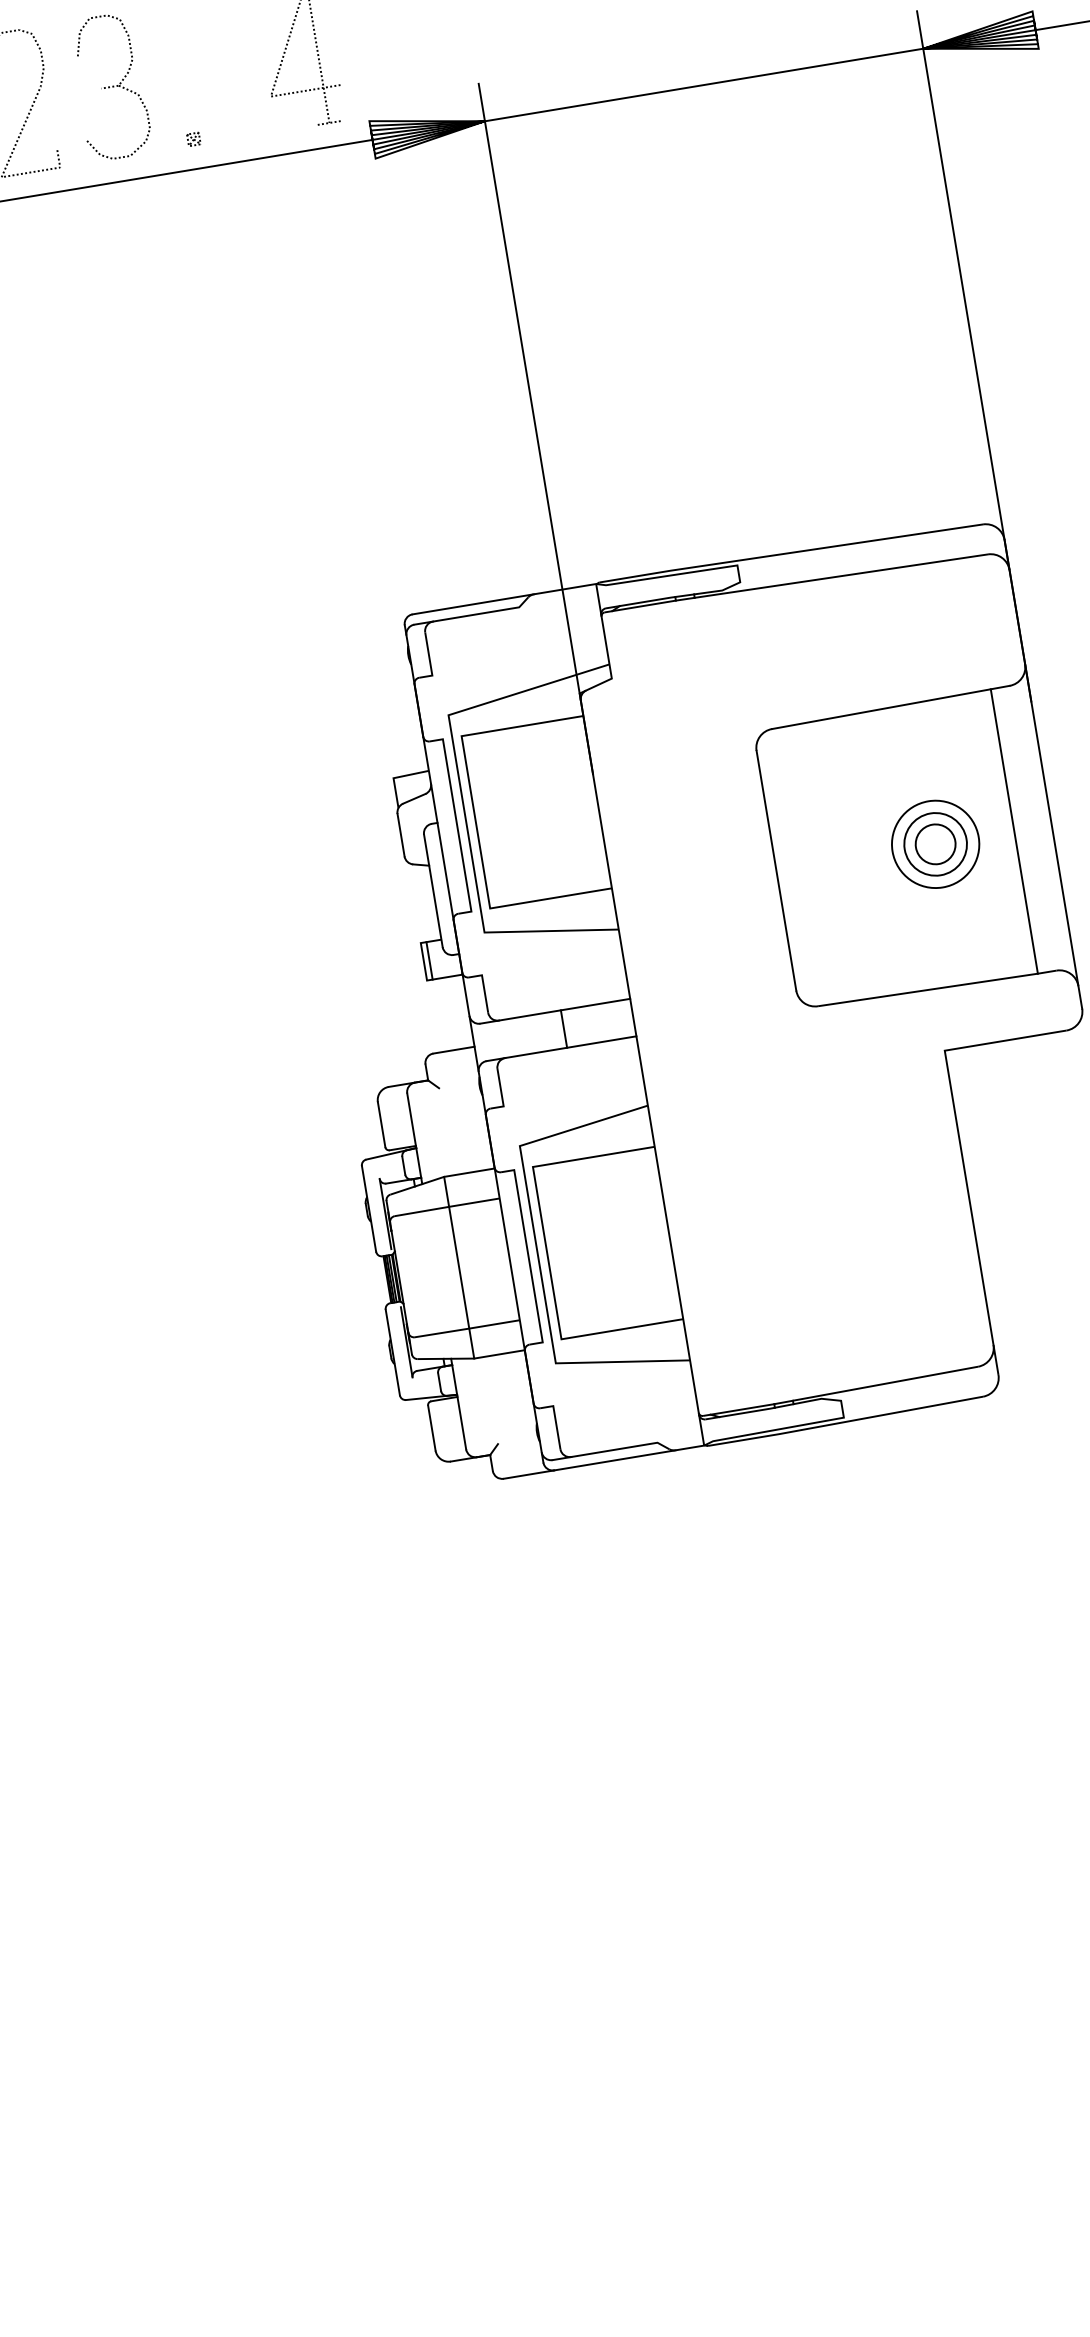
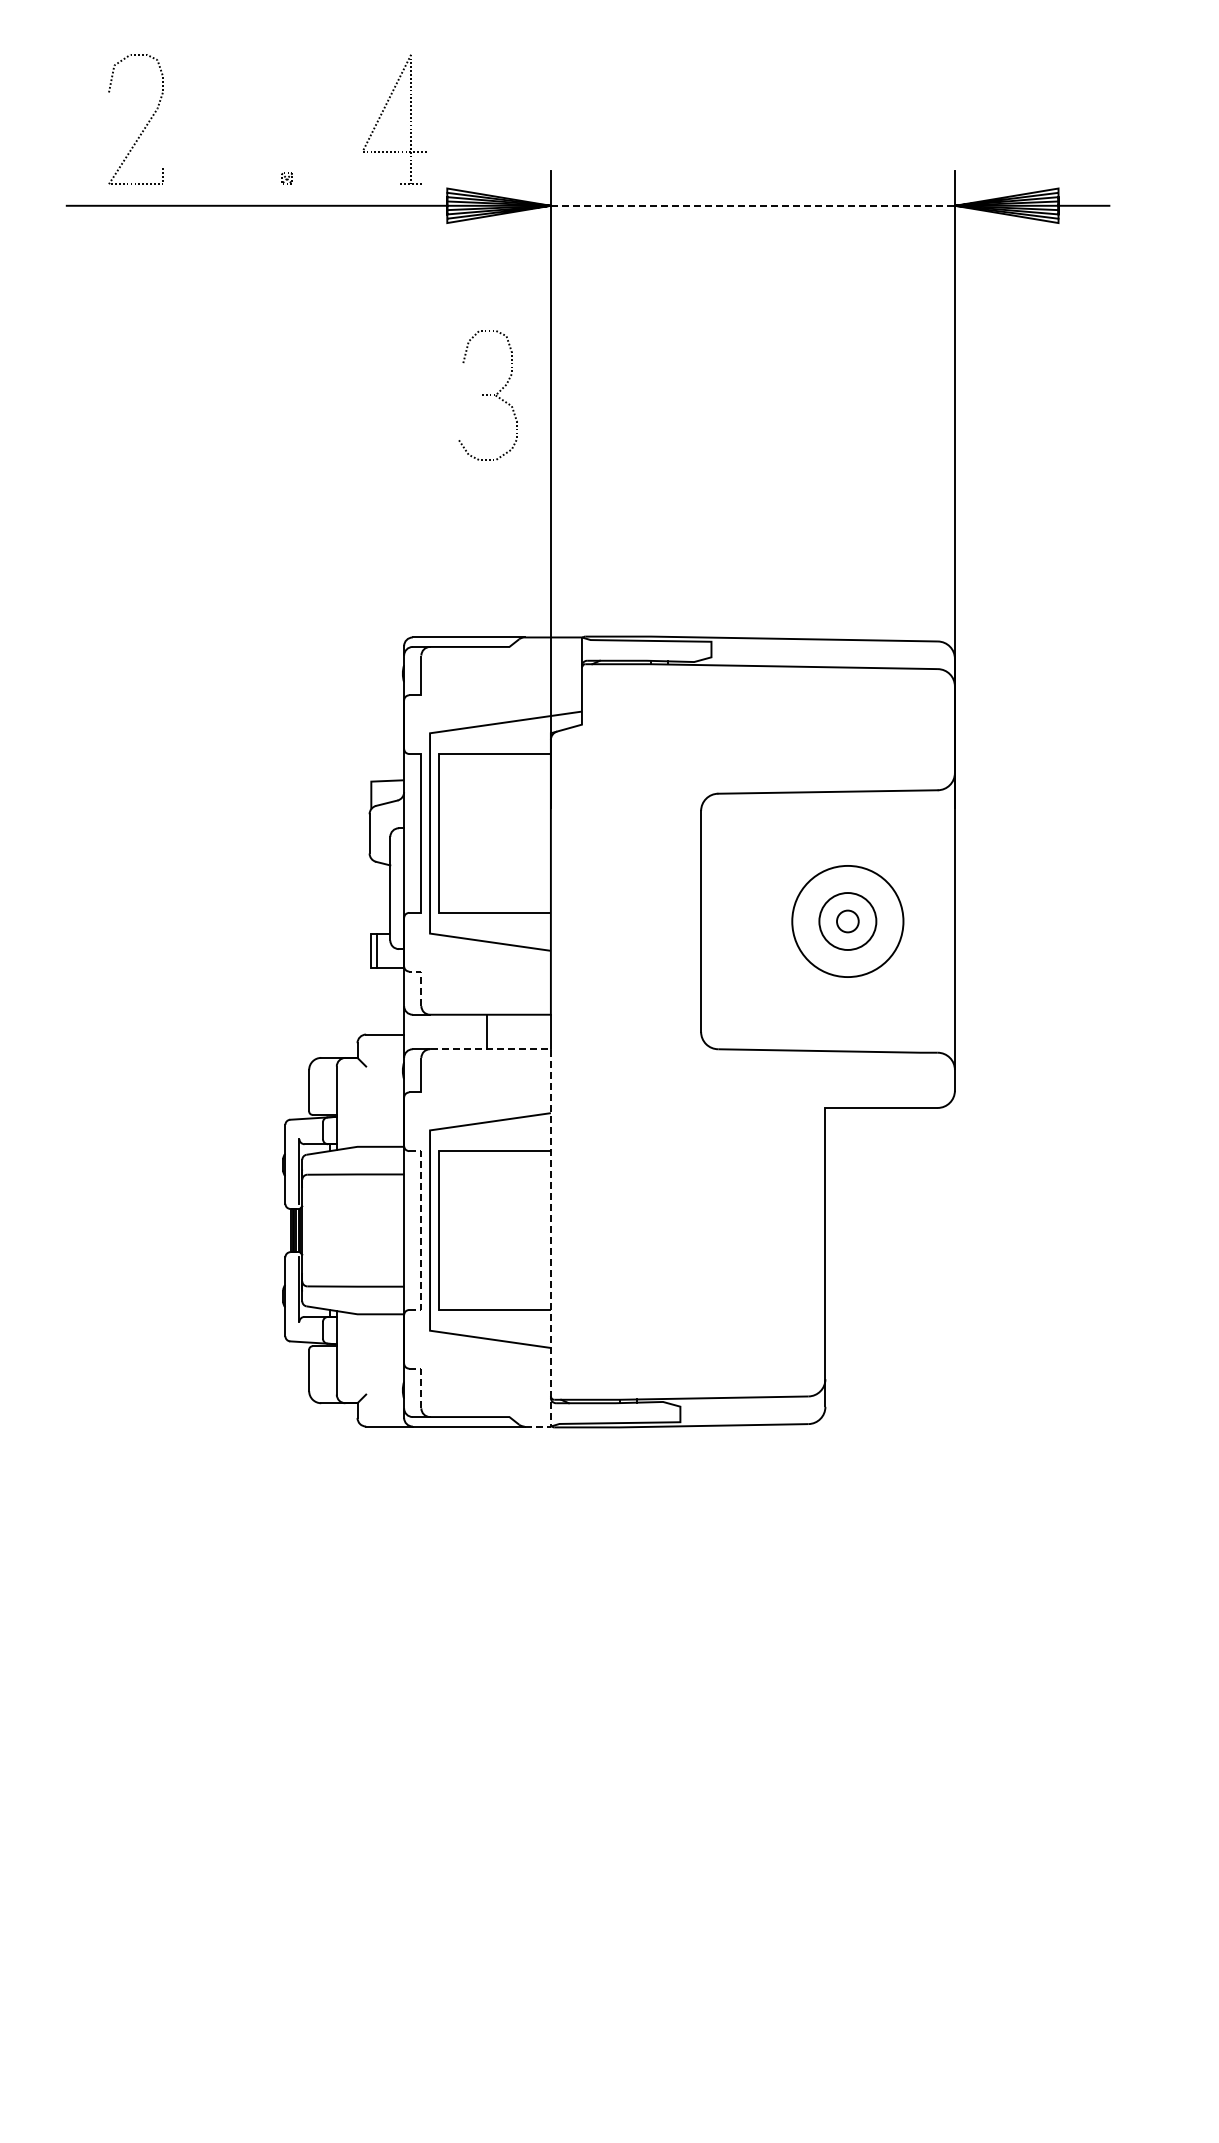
line: (704, 84) -> (753, 205), solid -> dashed
part: (109, 87) -> (487, 395), moved
line: (1014, 831) -> (920, 921), removed
circle: (935, 844) -> (847, 921), size x0.6
circle: (935, 844) -> (847, 921), size x1.4
line: (483, 986) -> (421, 981), solid -> dashed
line: (661, 1190) -> (550, 1191), solid -> dashed
line: (528, 1257) -> (421, 1231), solid -> dashed
line: (459, 1267) -> (357, 1230), removed
line: (555, 1419) -> (421, 1381), solid -> dashed

